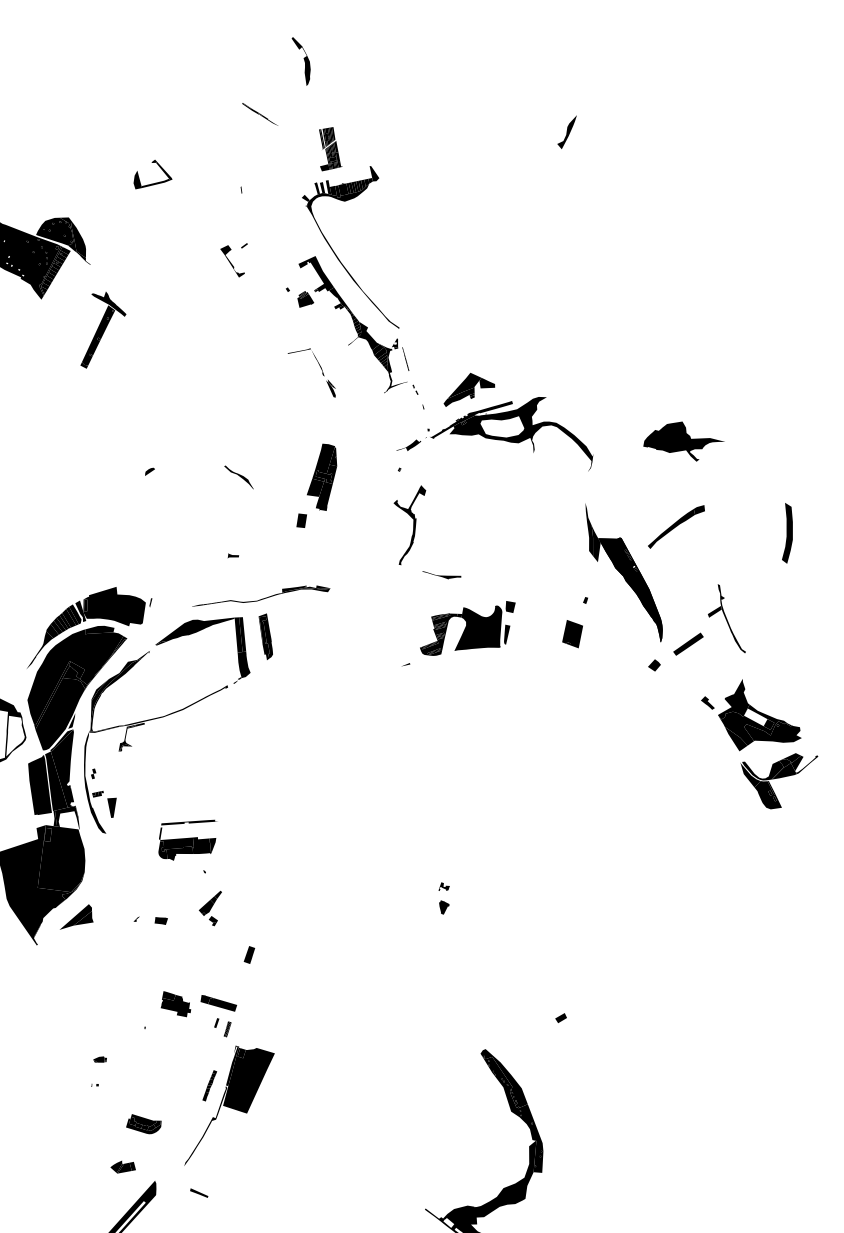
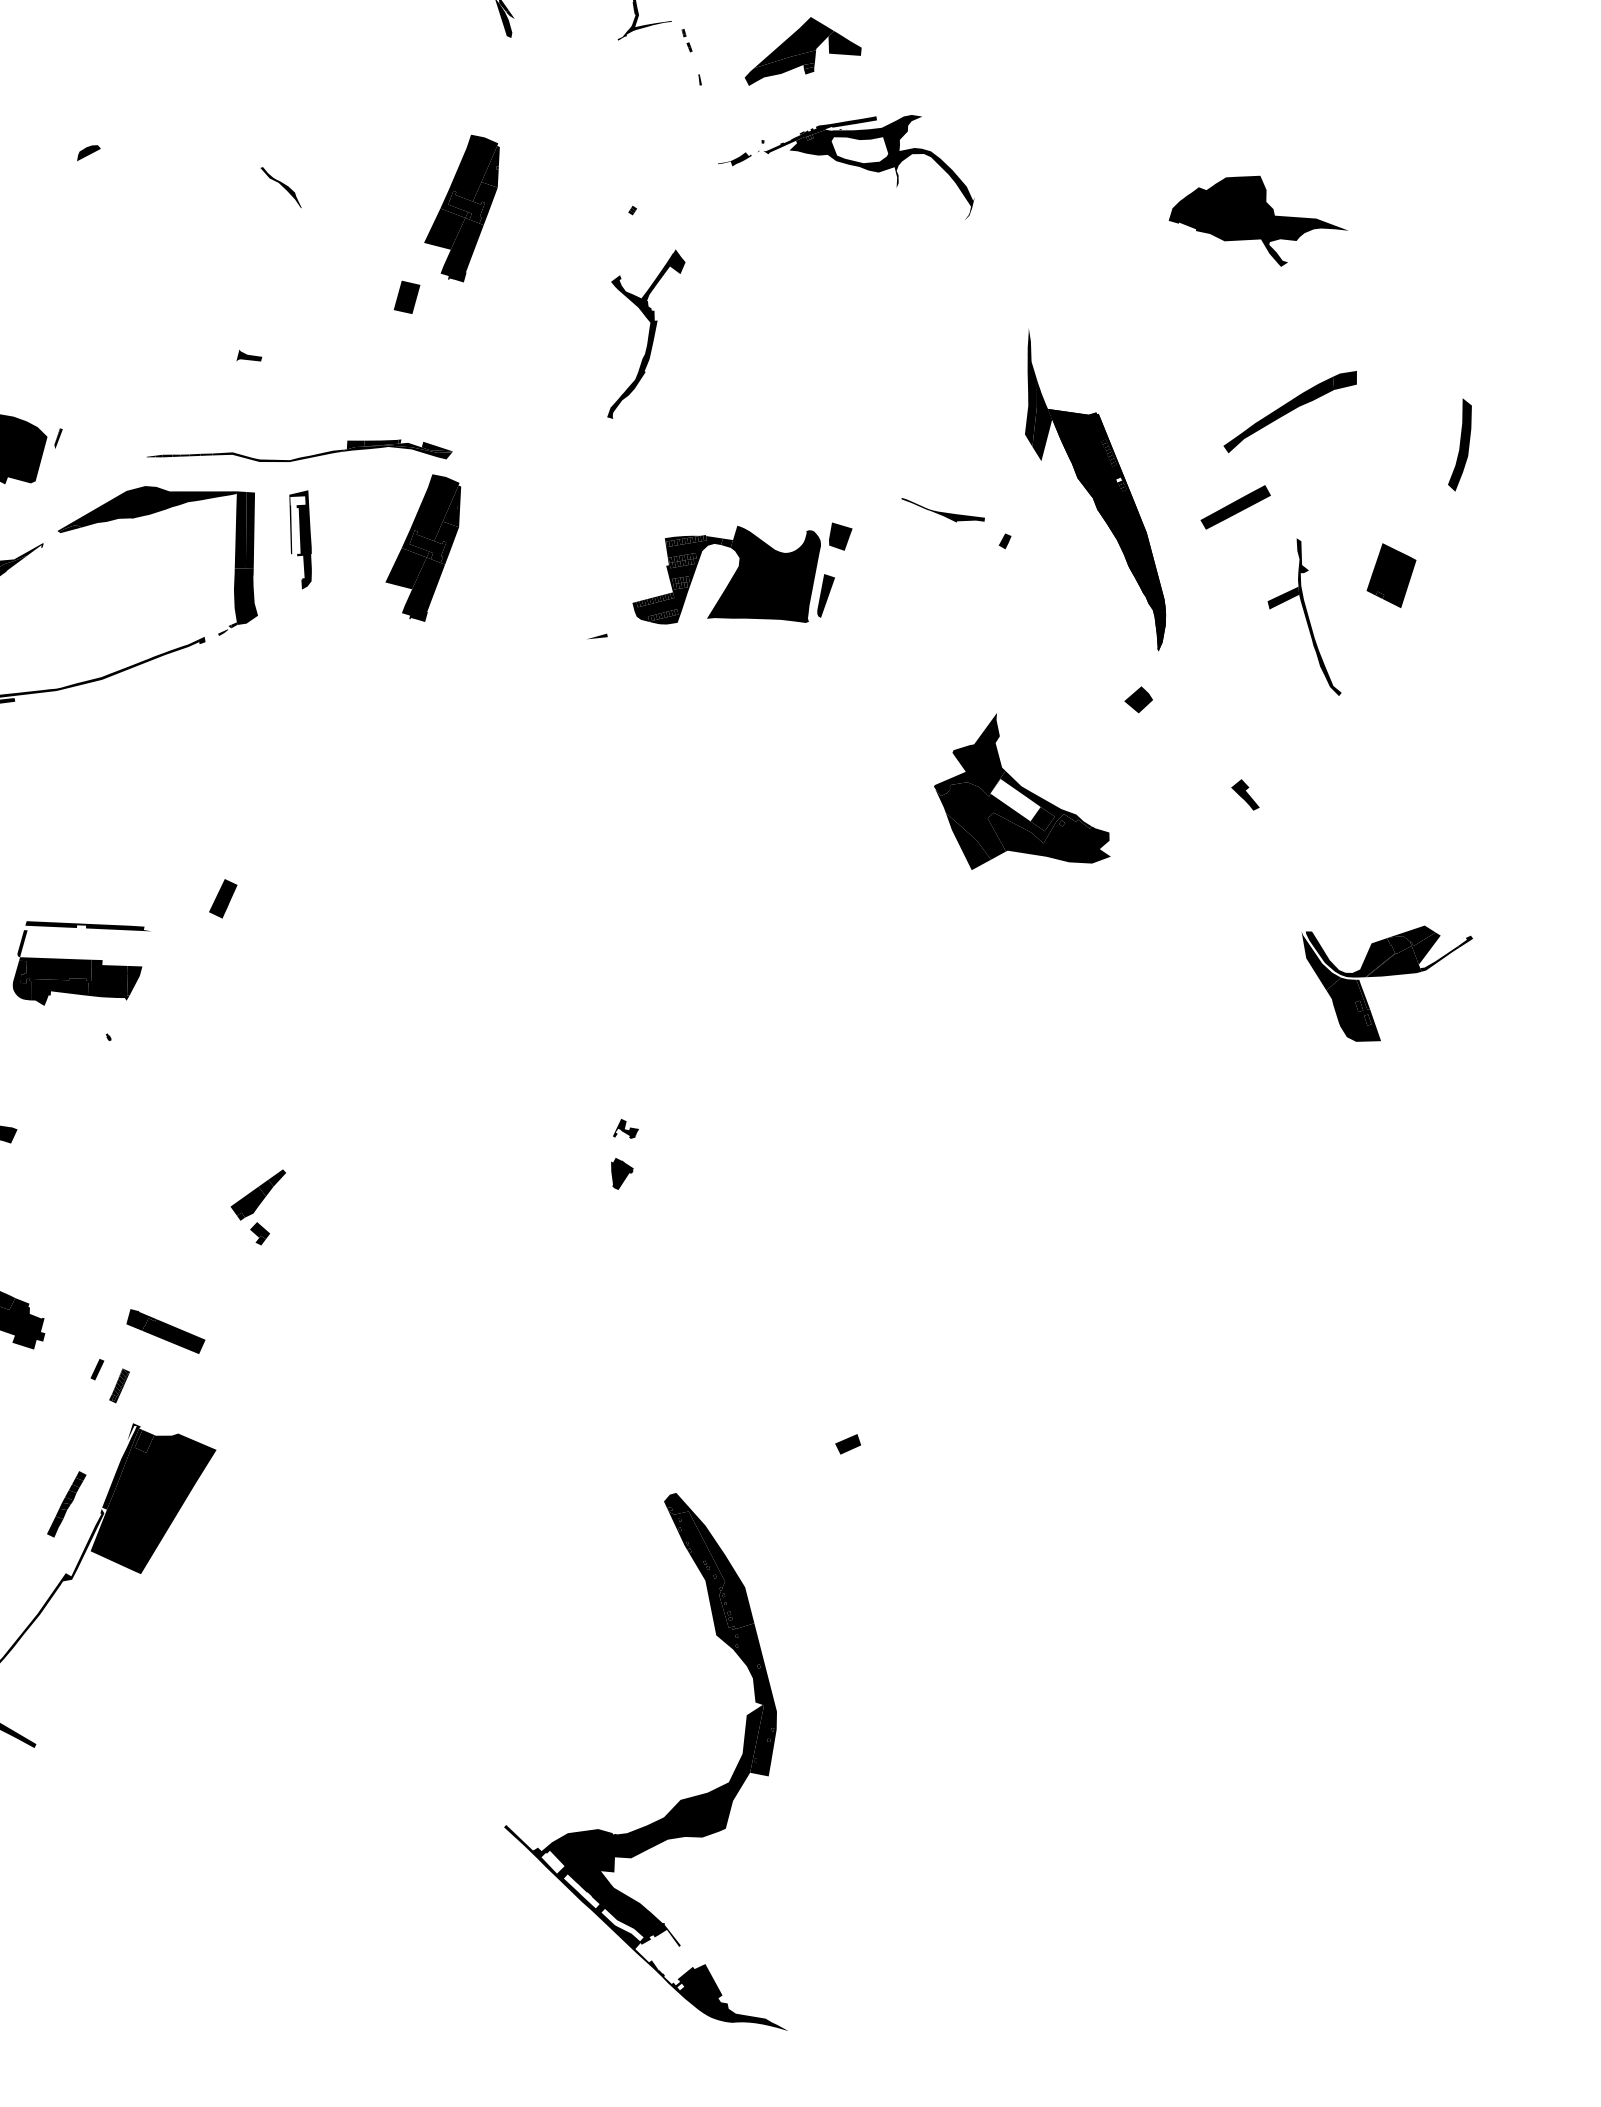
part: (494, 434) -> (847, 157), size x0.6
part: (238, 477) -> (280, 187), size x0.7
part: (676, 526) -> (1290, 410), moved
part: (787, 533) -> (1461, 445), size x0.7
part: (441, 575) -> (942, 512), moved
part: (322, 632) -> (424, 545), added
part: (572, 634) -> (1391, 576), moved
fill: (264, 638) -> (296, 544), removed
part: (688, 643) -> (1235, 505), moved
part: (759, 715) -> (1024, 797), moved
part: (210, 908) -> (256, 1205), moved
part: (249, 954) -> (223, 897), moved
part: (218, 1003) -> (165, 1331), moved

